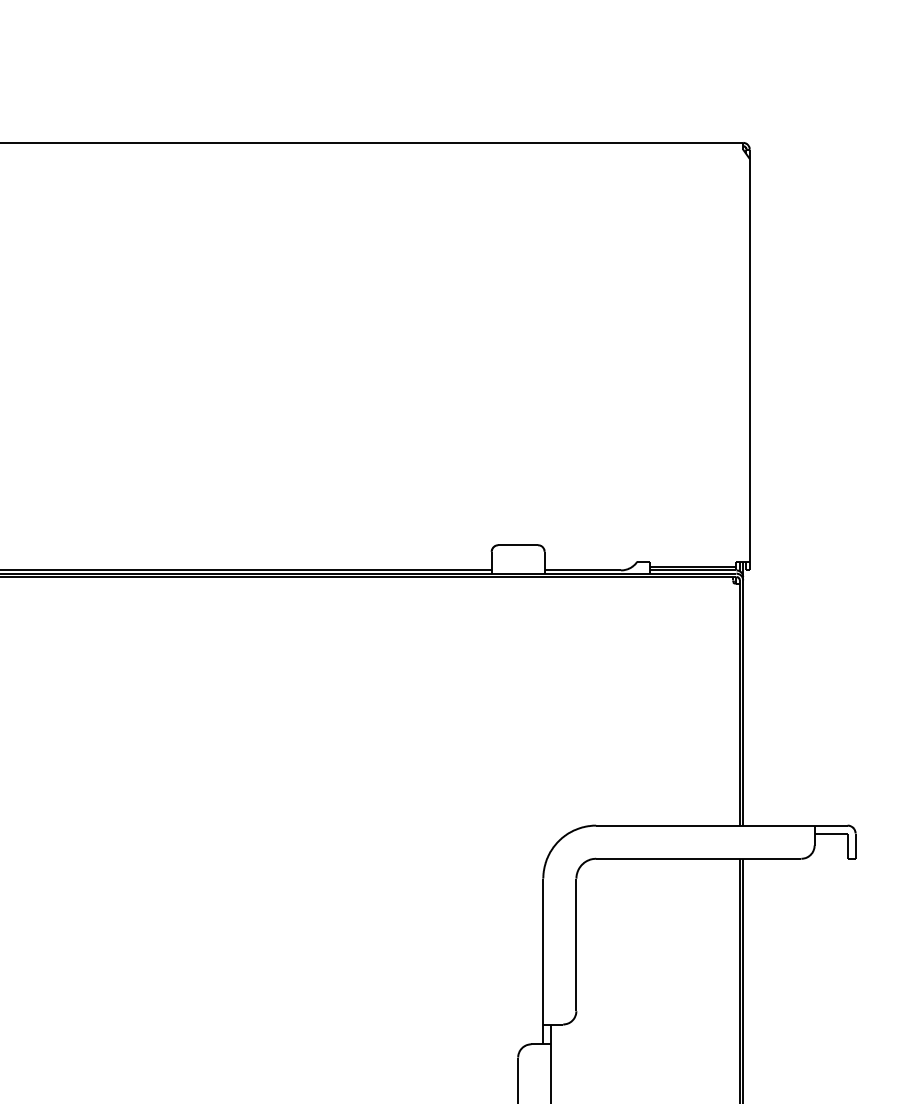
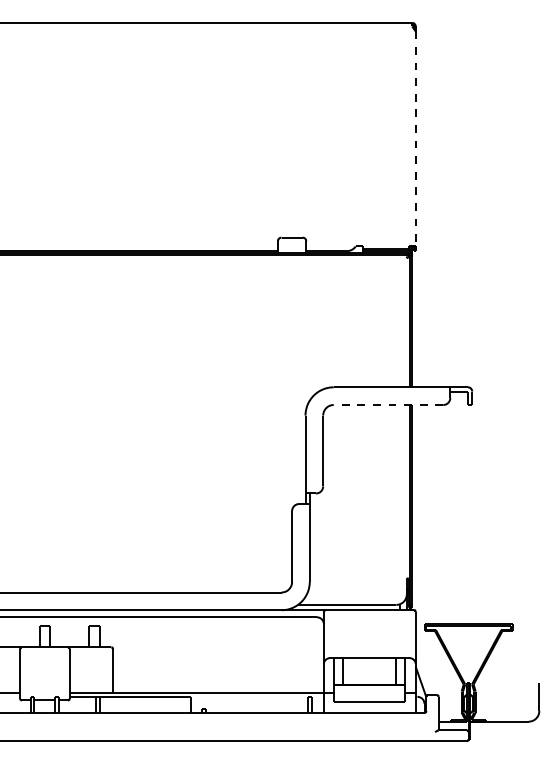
line: (749, 361) -> (415, 139), solid -> dashed
line: (698, 859) -> (388, 405), solid -> dashed

